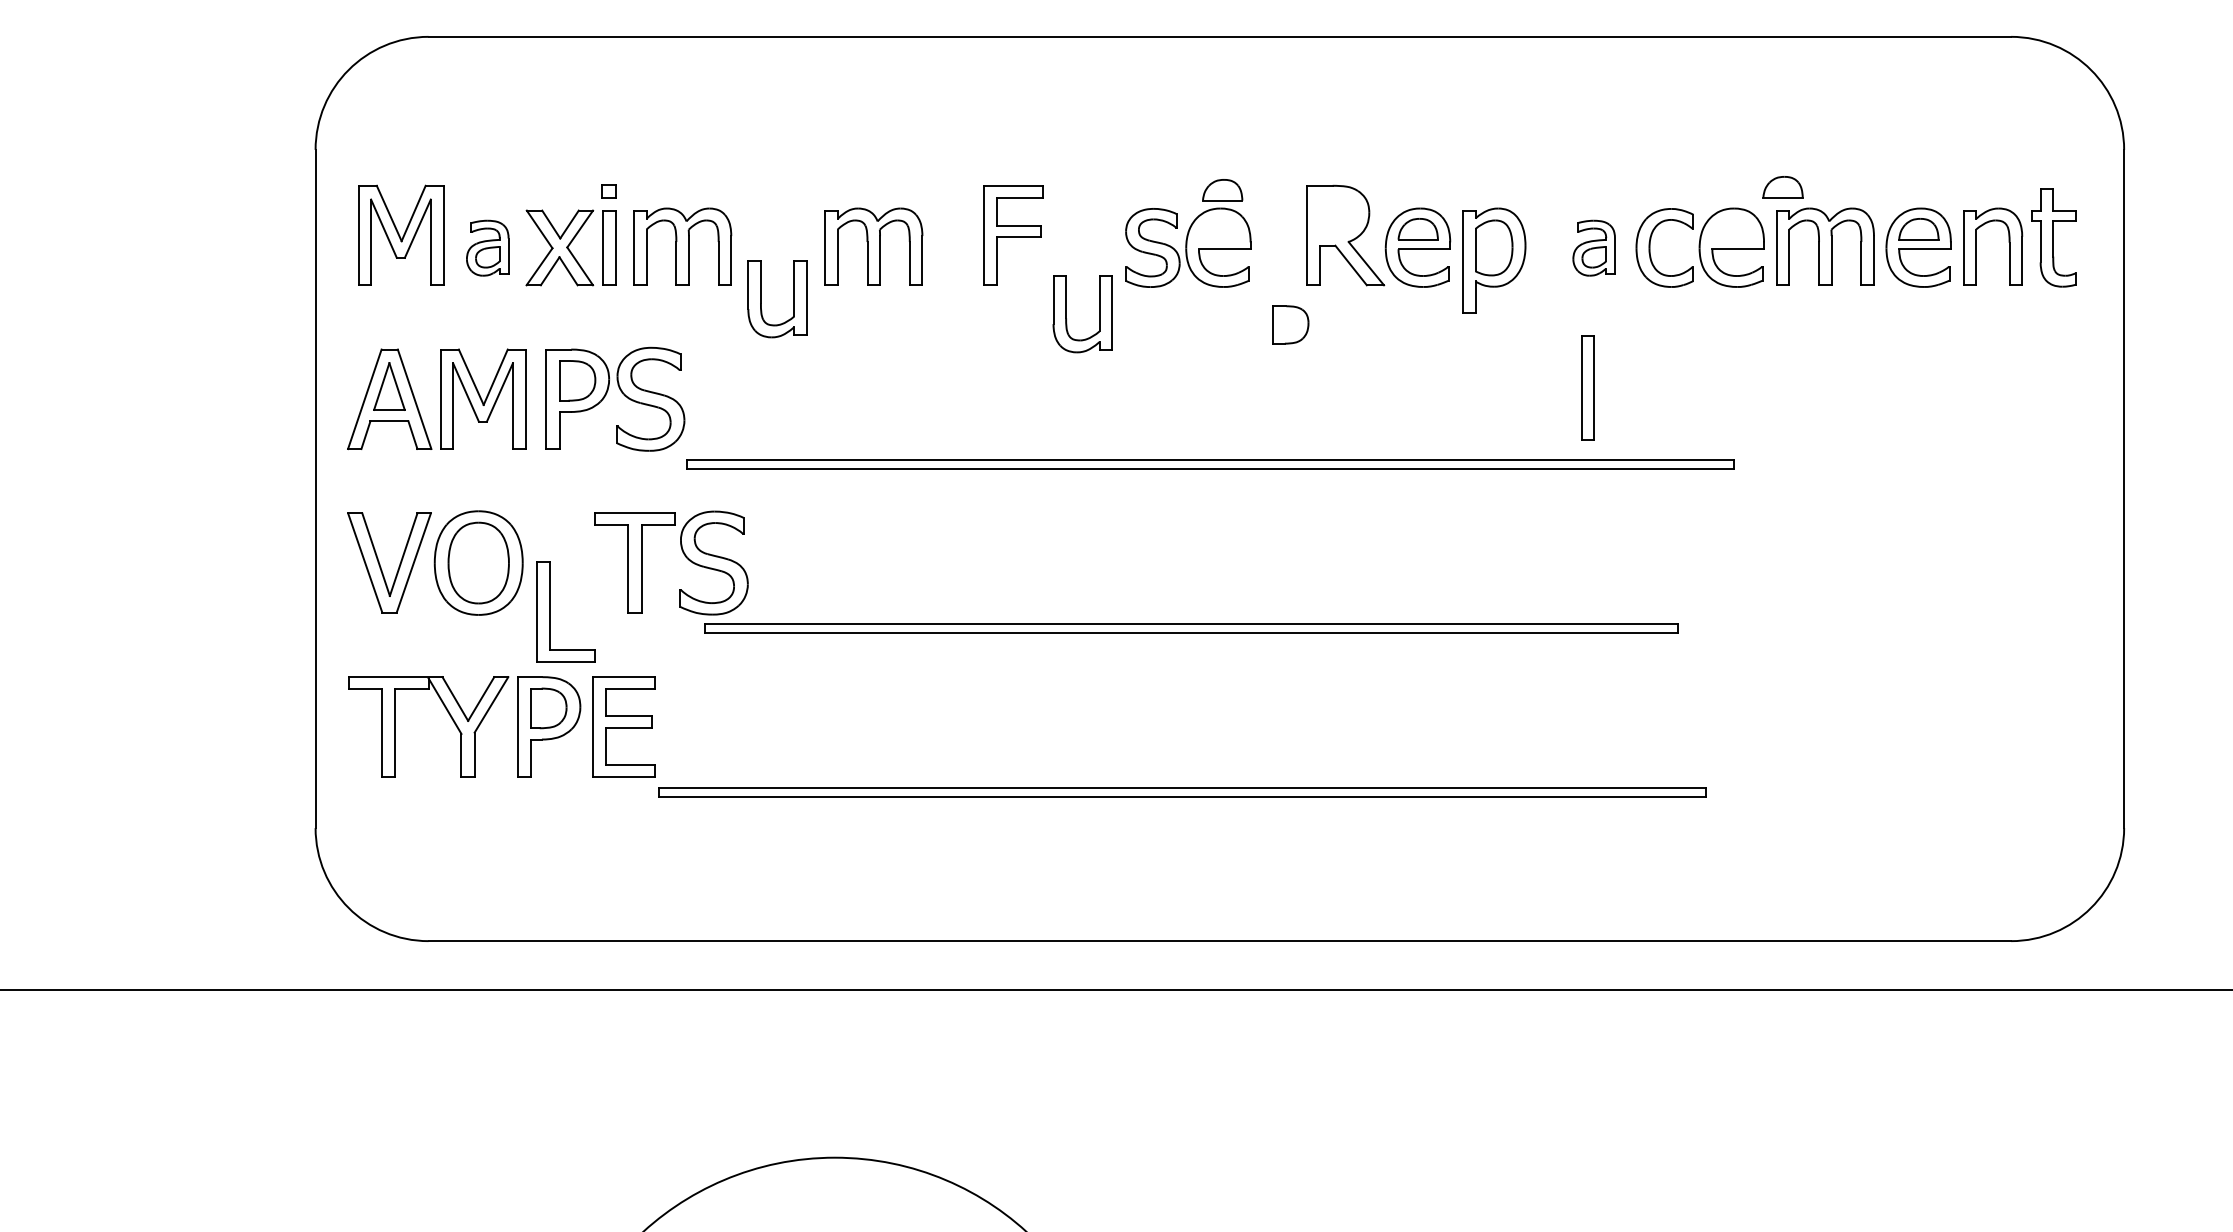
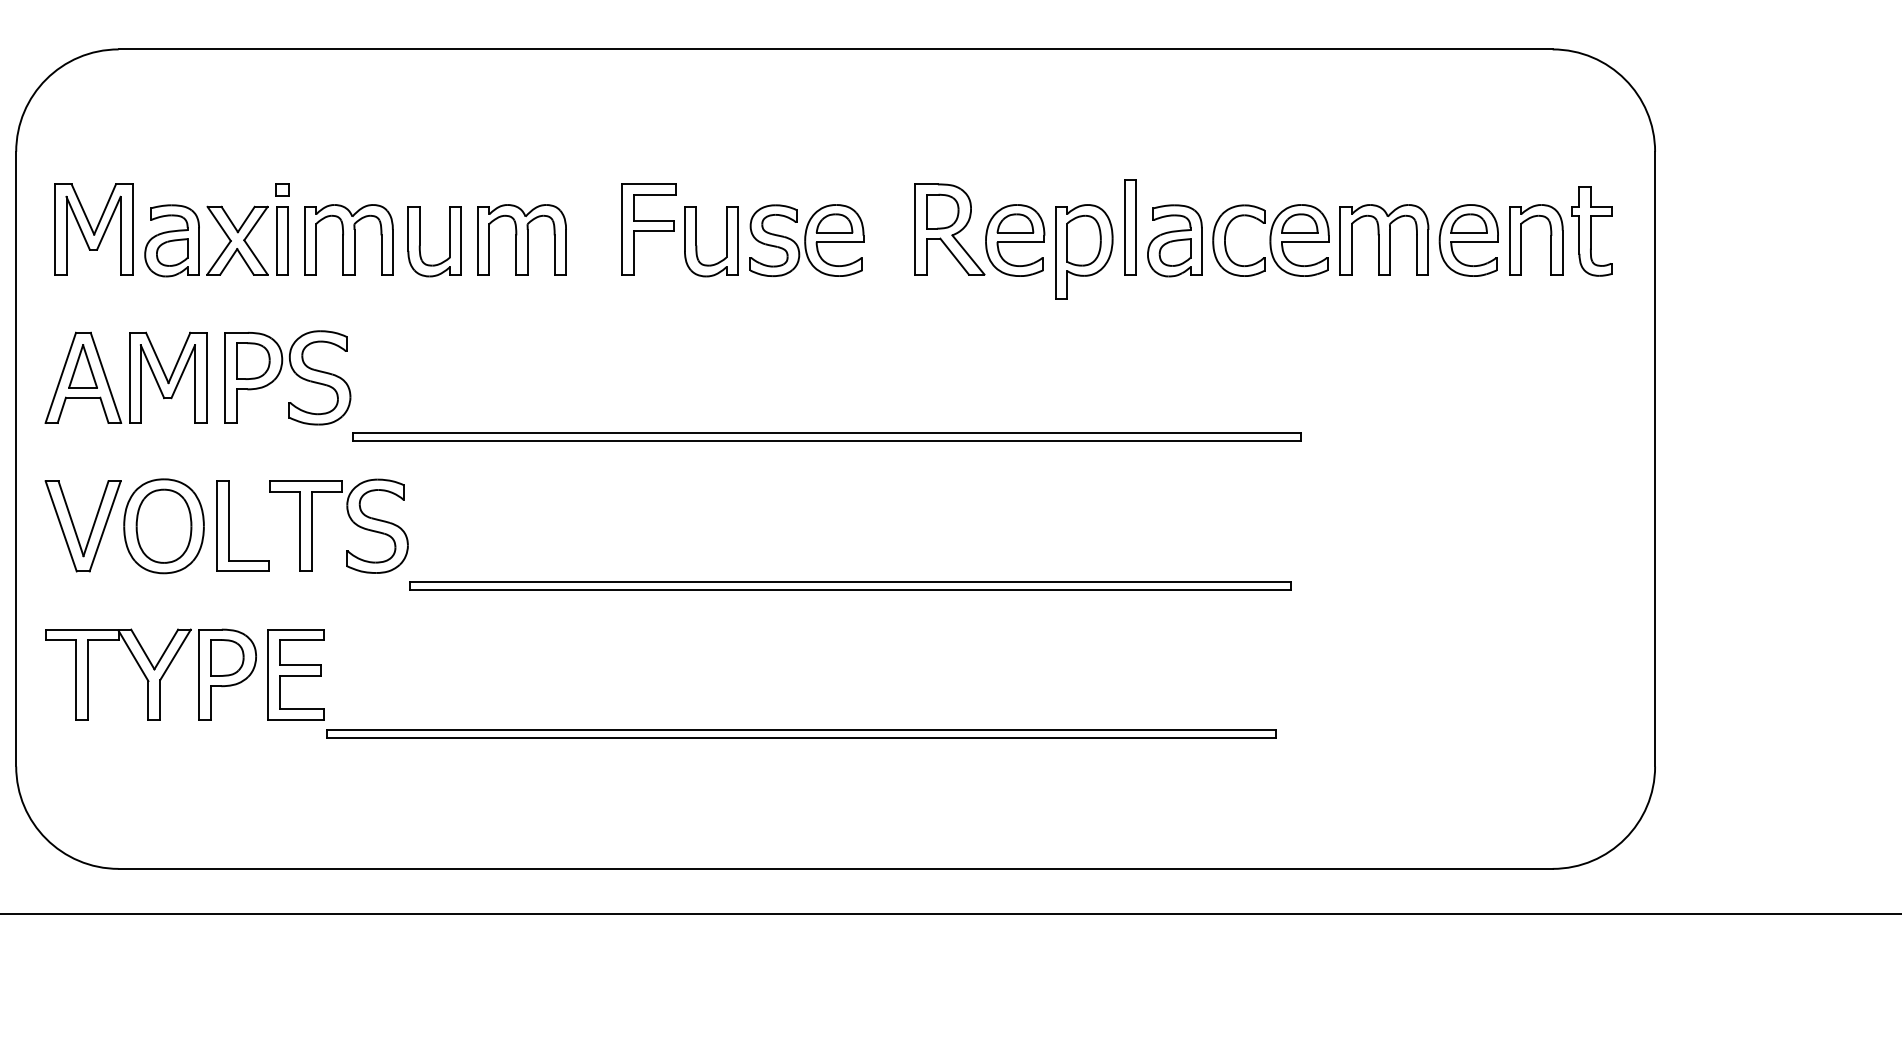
part: (1782, 187) -> (1299, 224), moved
part: (1222, 190) -> (834, 224), moved
part: (487, 248) -> (171, 241), size x1.43
part: (1593, 248) -> (1174, 241), size x1.43
part: (761, 299) -> (420, 242), moved
part: (1066, 314) -> (696, 242), moved
part: (1290, 324) -> (942, 211), moved
part: (1587, 387) -> (1129, 226), moved
part: (550, 611) -> (229, 525), moved
part: (1191, 628) -> (850, 585), moved

